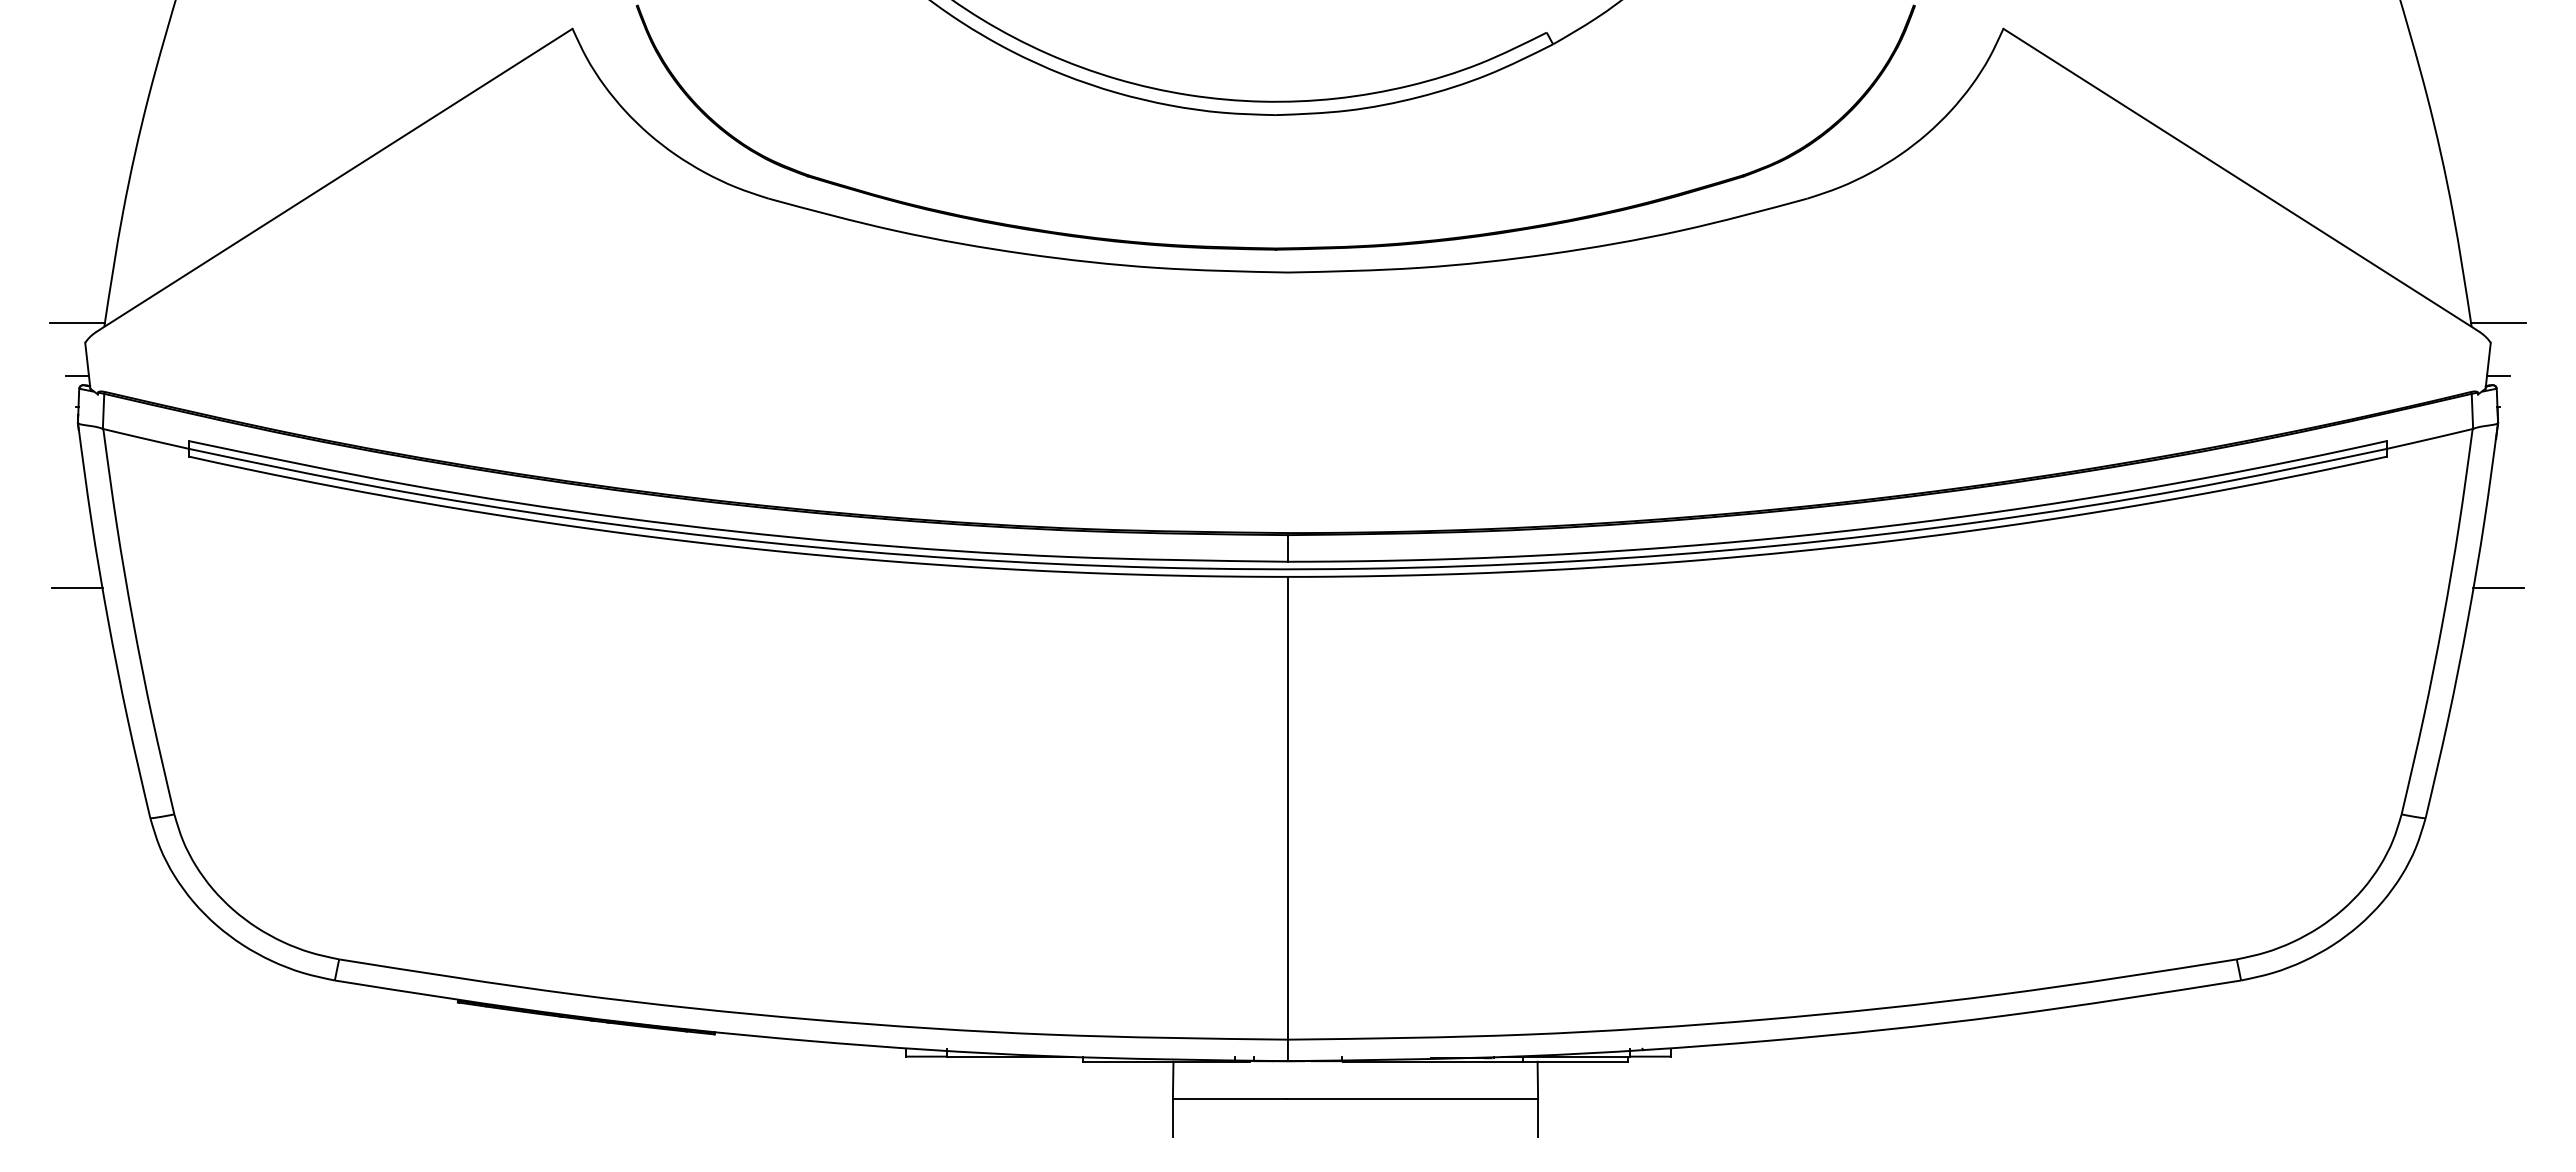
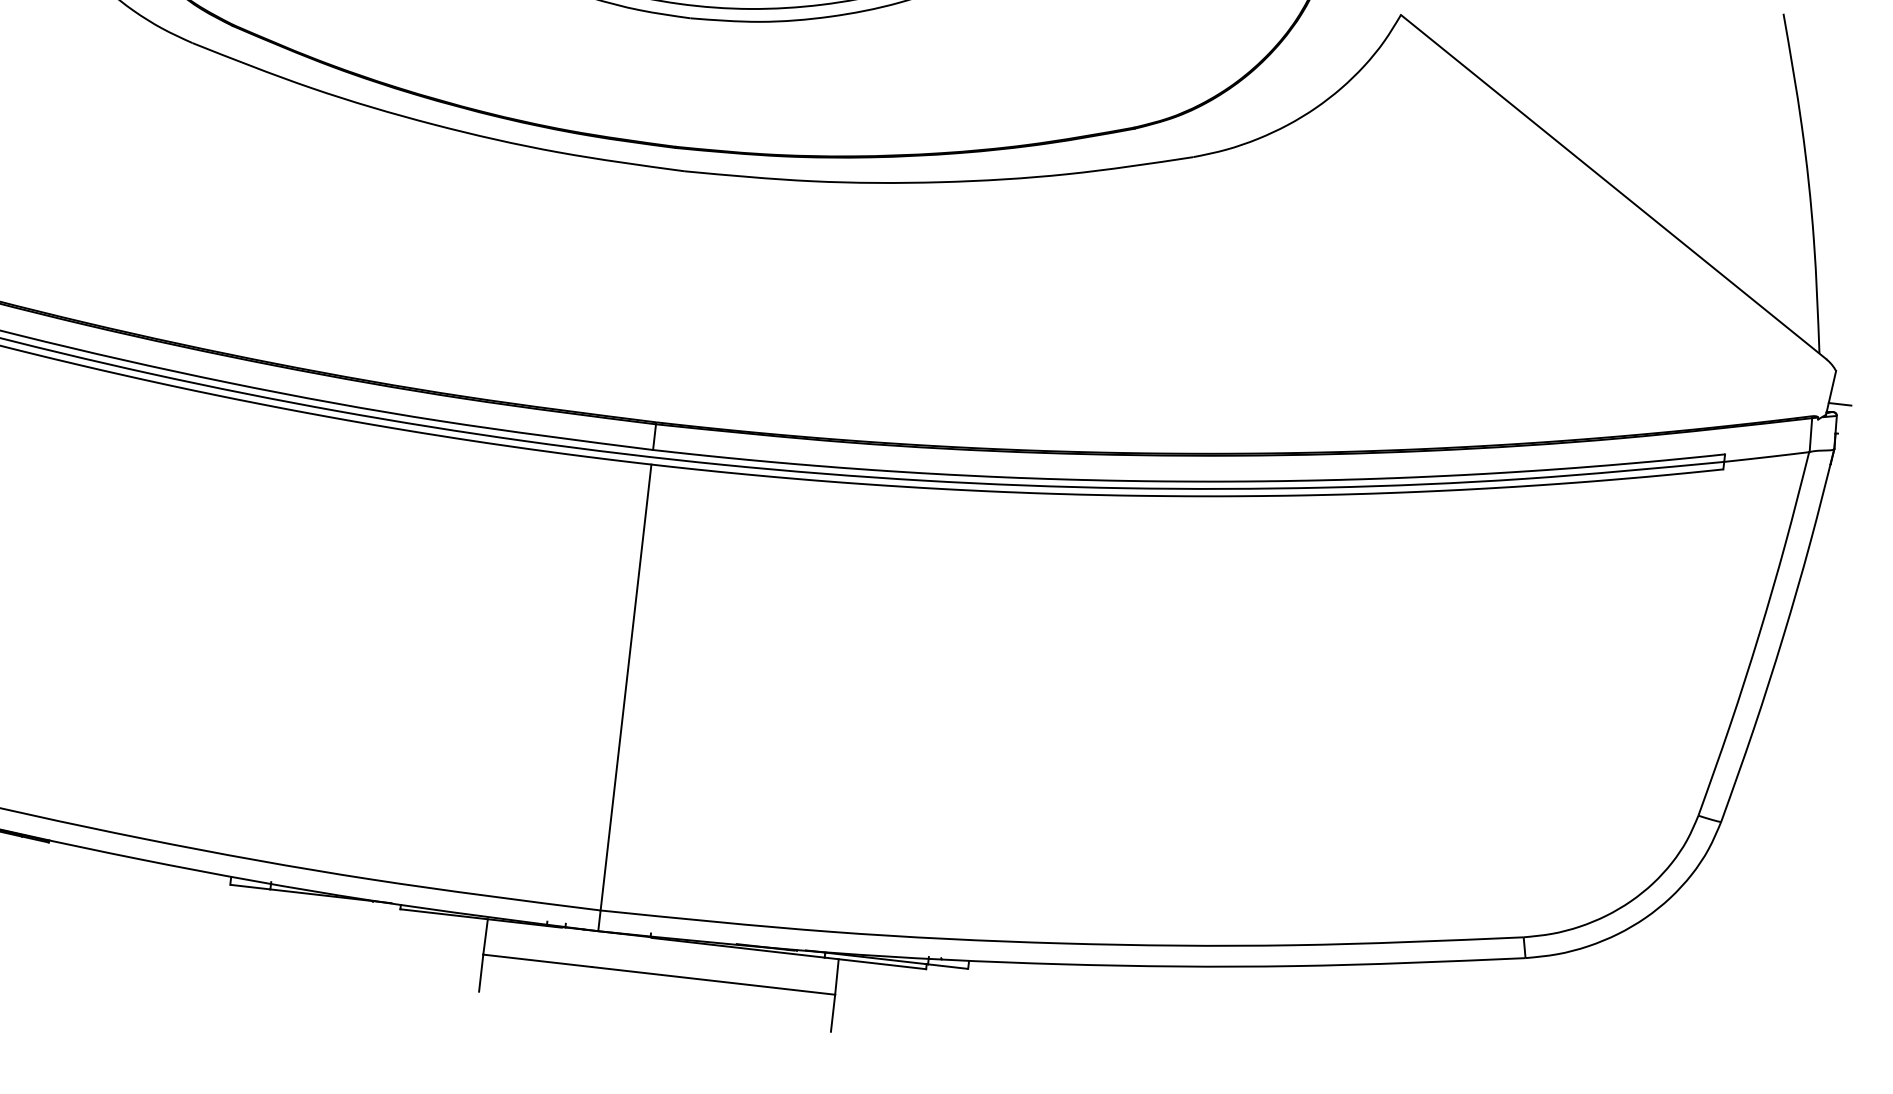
line: (2498, 323) -> (1845, 353), removed
line: (2498, 588) -> (1816, 608), removed

